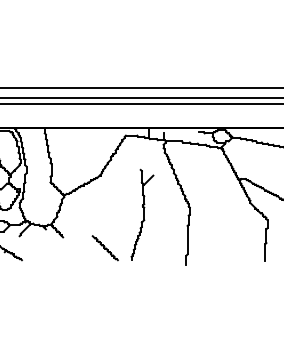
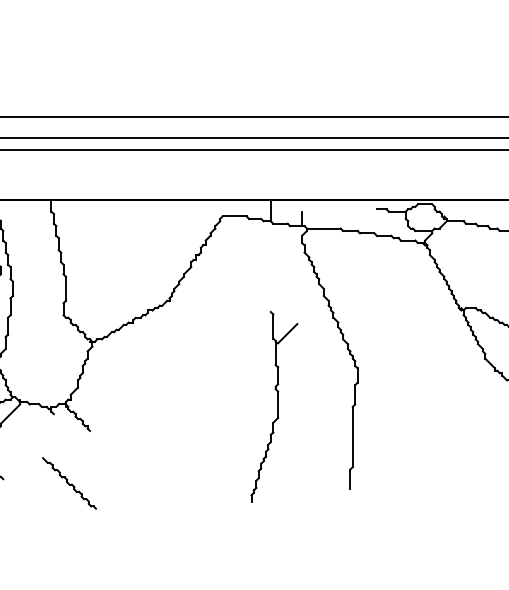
part: (142, 214) -> (274, 406), moved
line: (104, 248) -> (67, 484), moved

